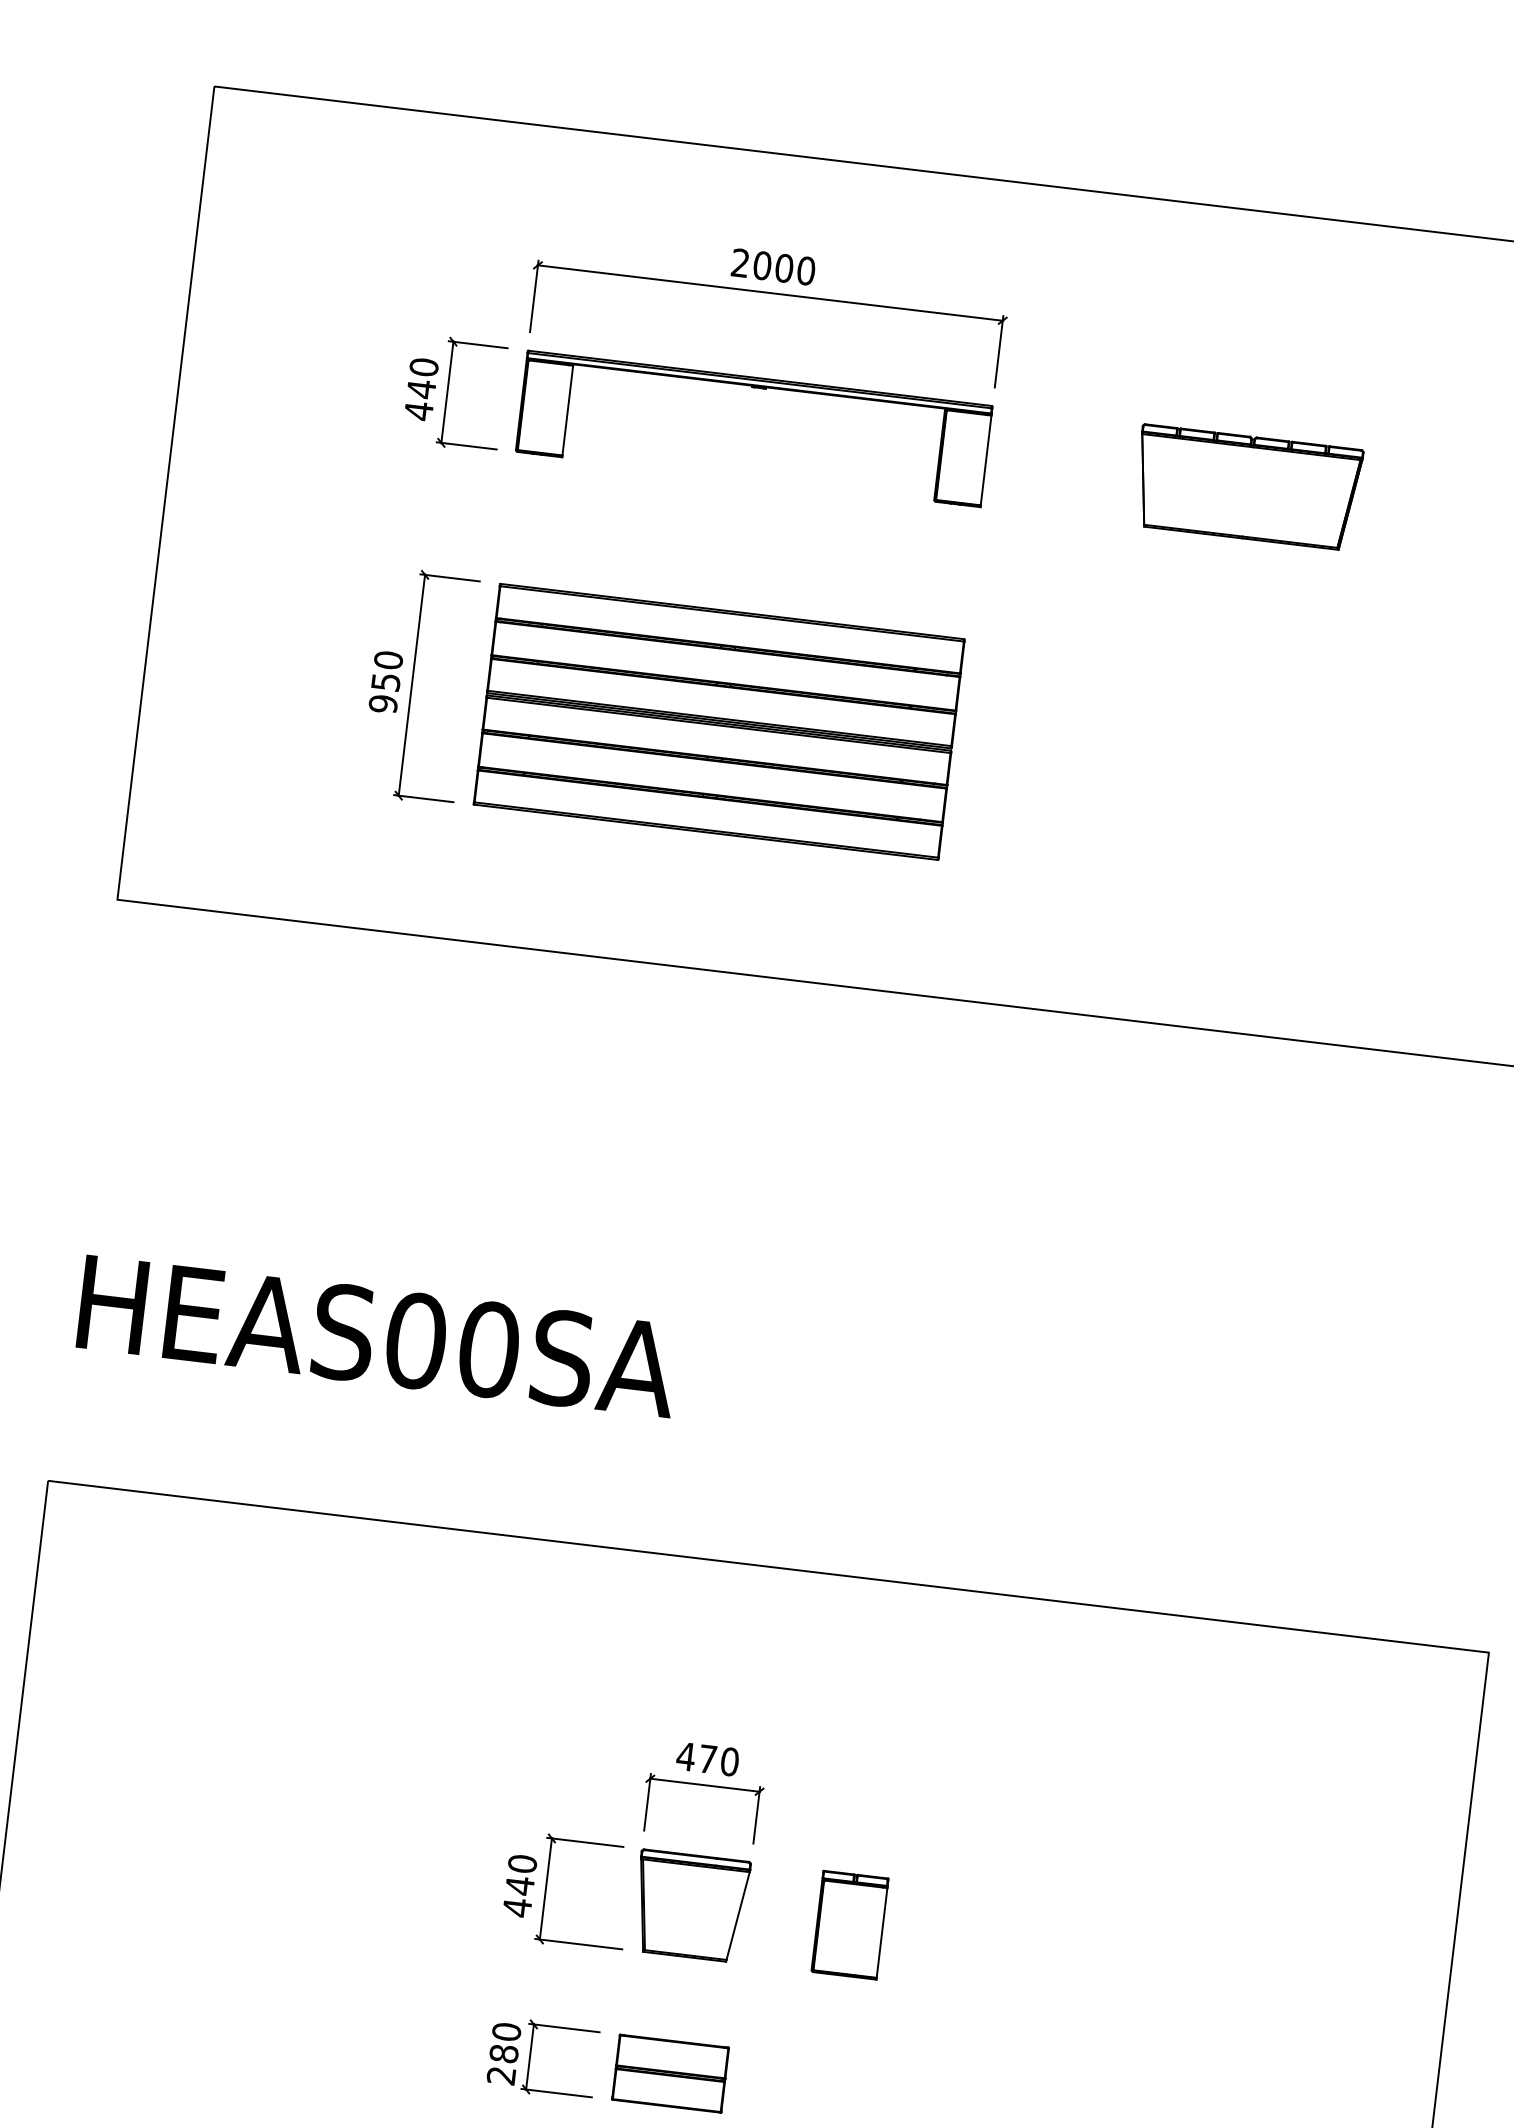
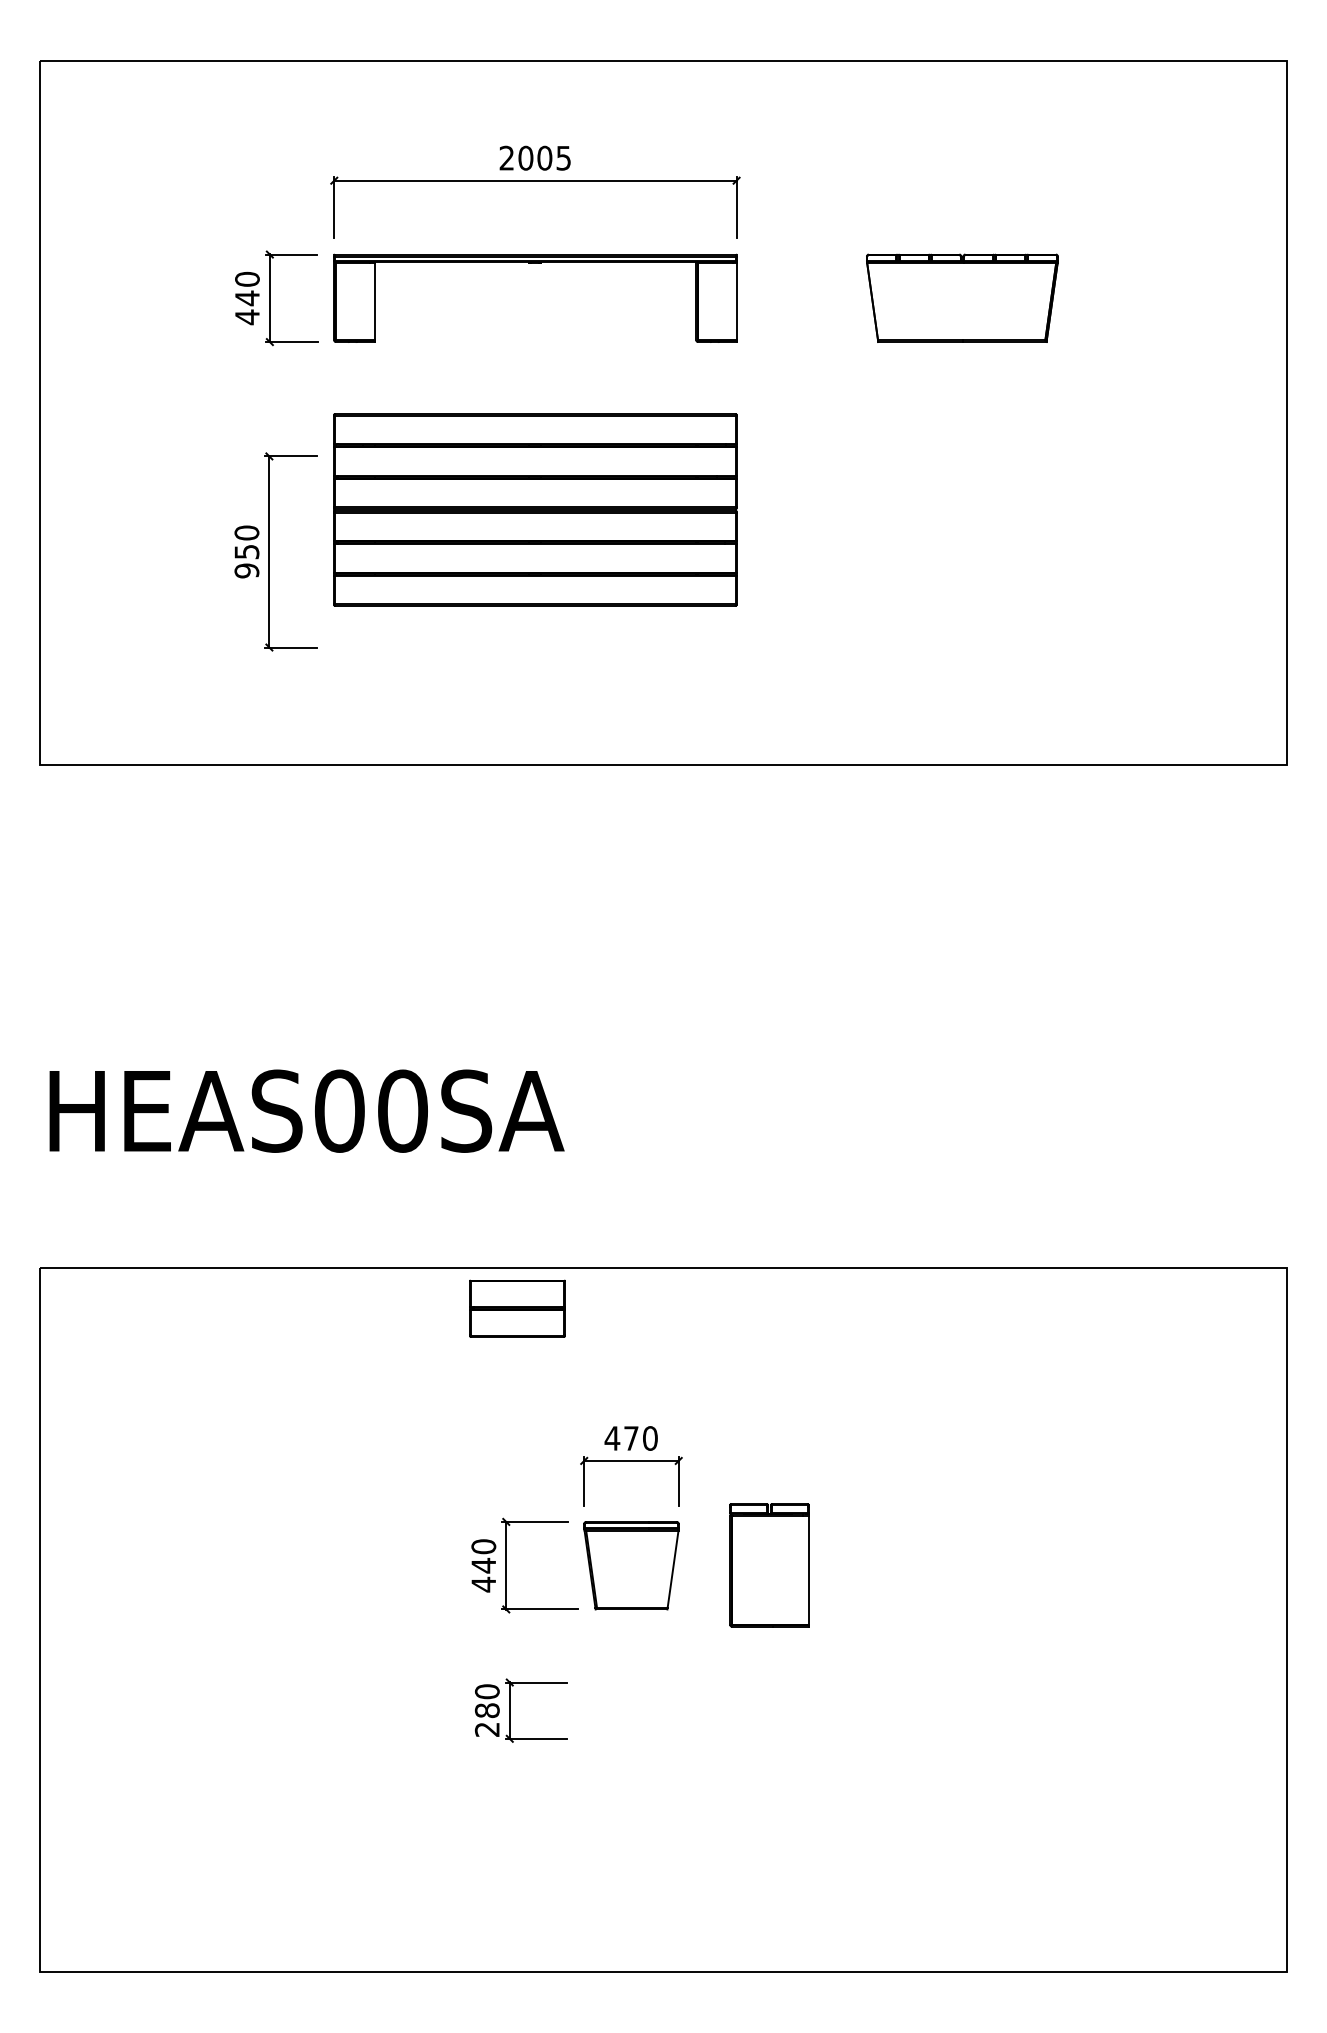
text: (805, 270) -> (563, 157), 2000 -> 2005
part: (719, 721) -> (535, 509), moved
part: (850, 1925) -> (769, 1565), size x1.4
part: (670, 2073) -> (517, 1308), moved

